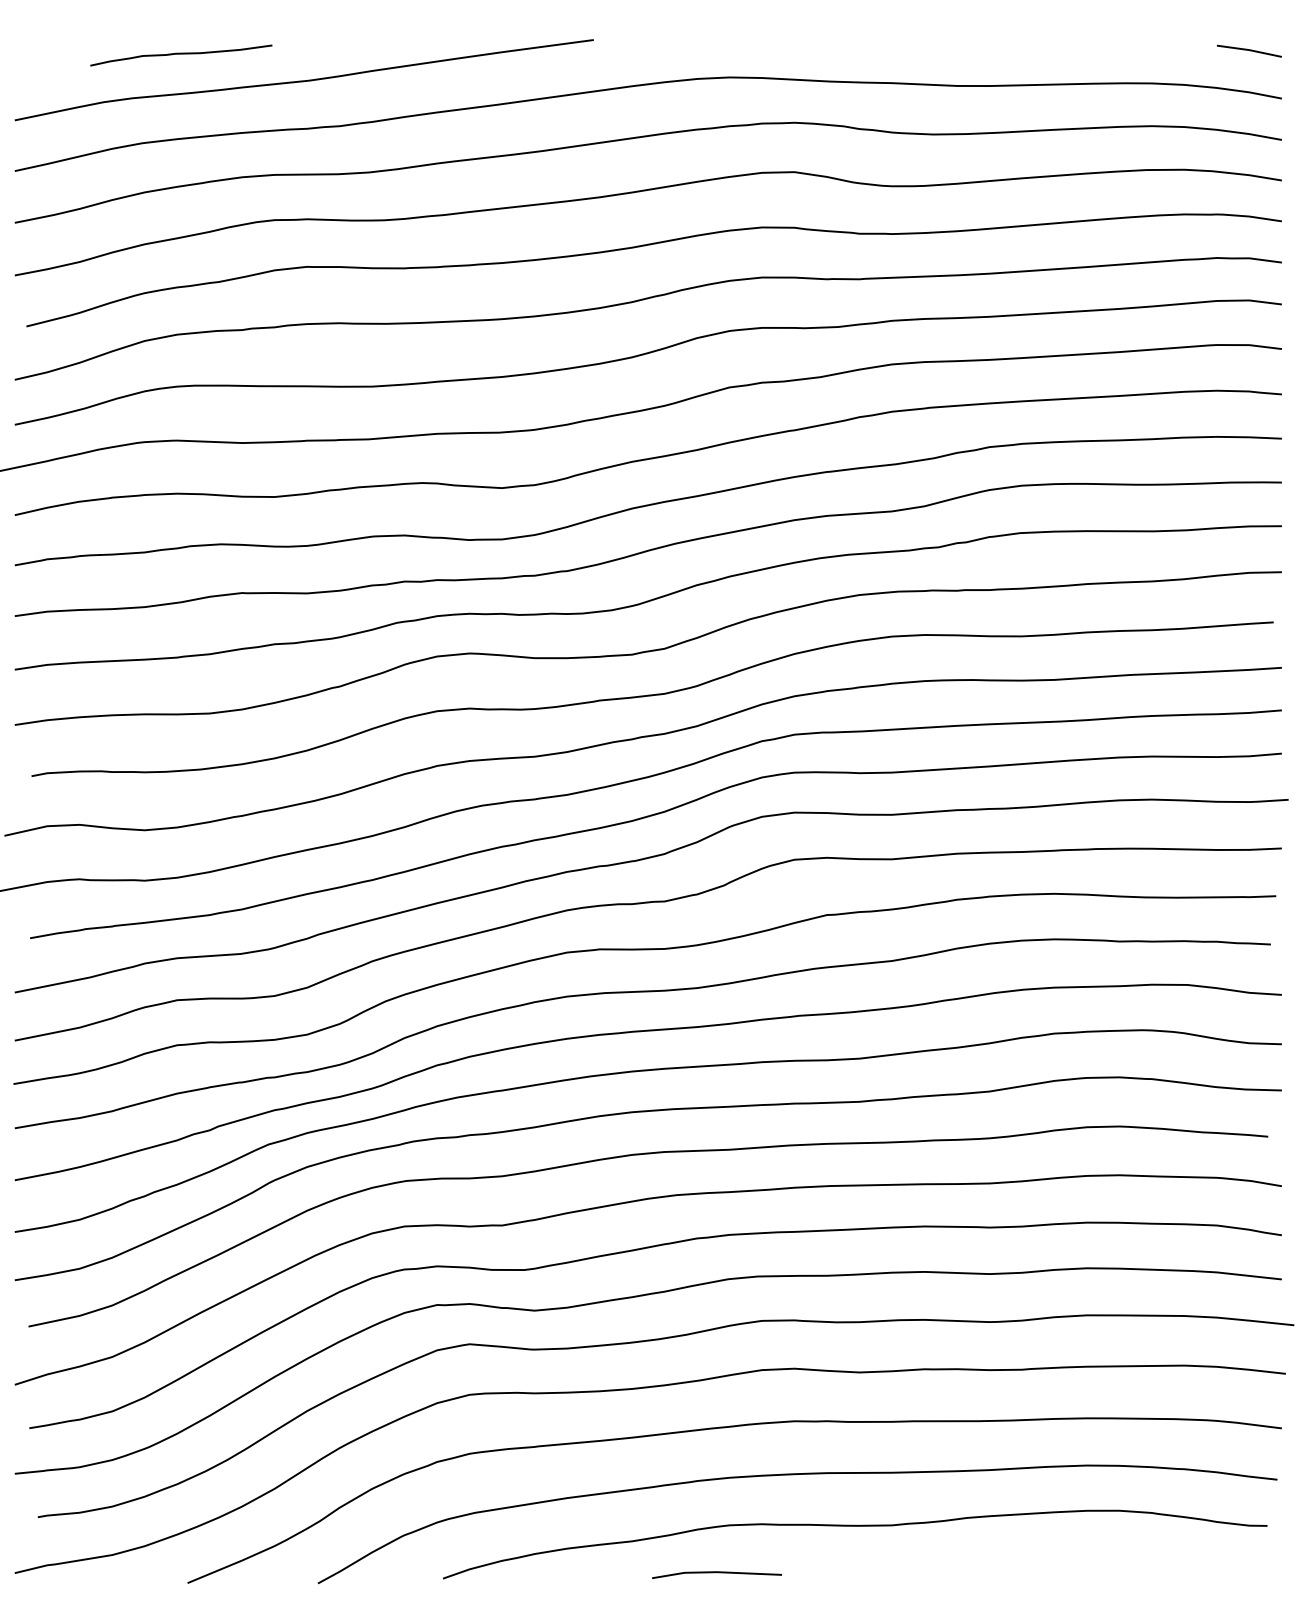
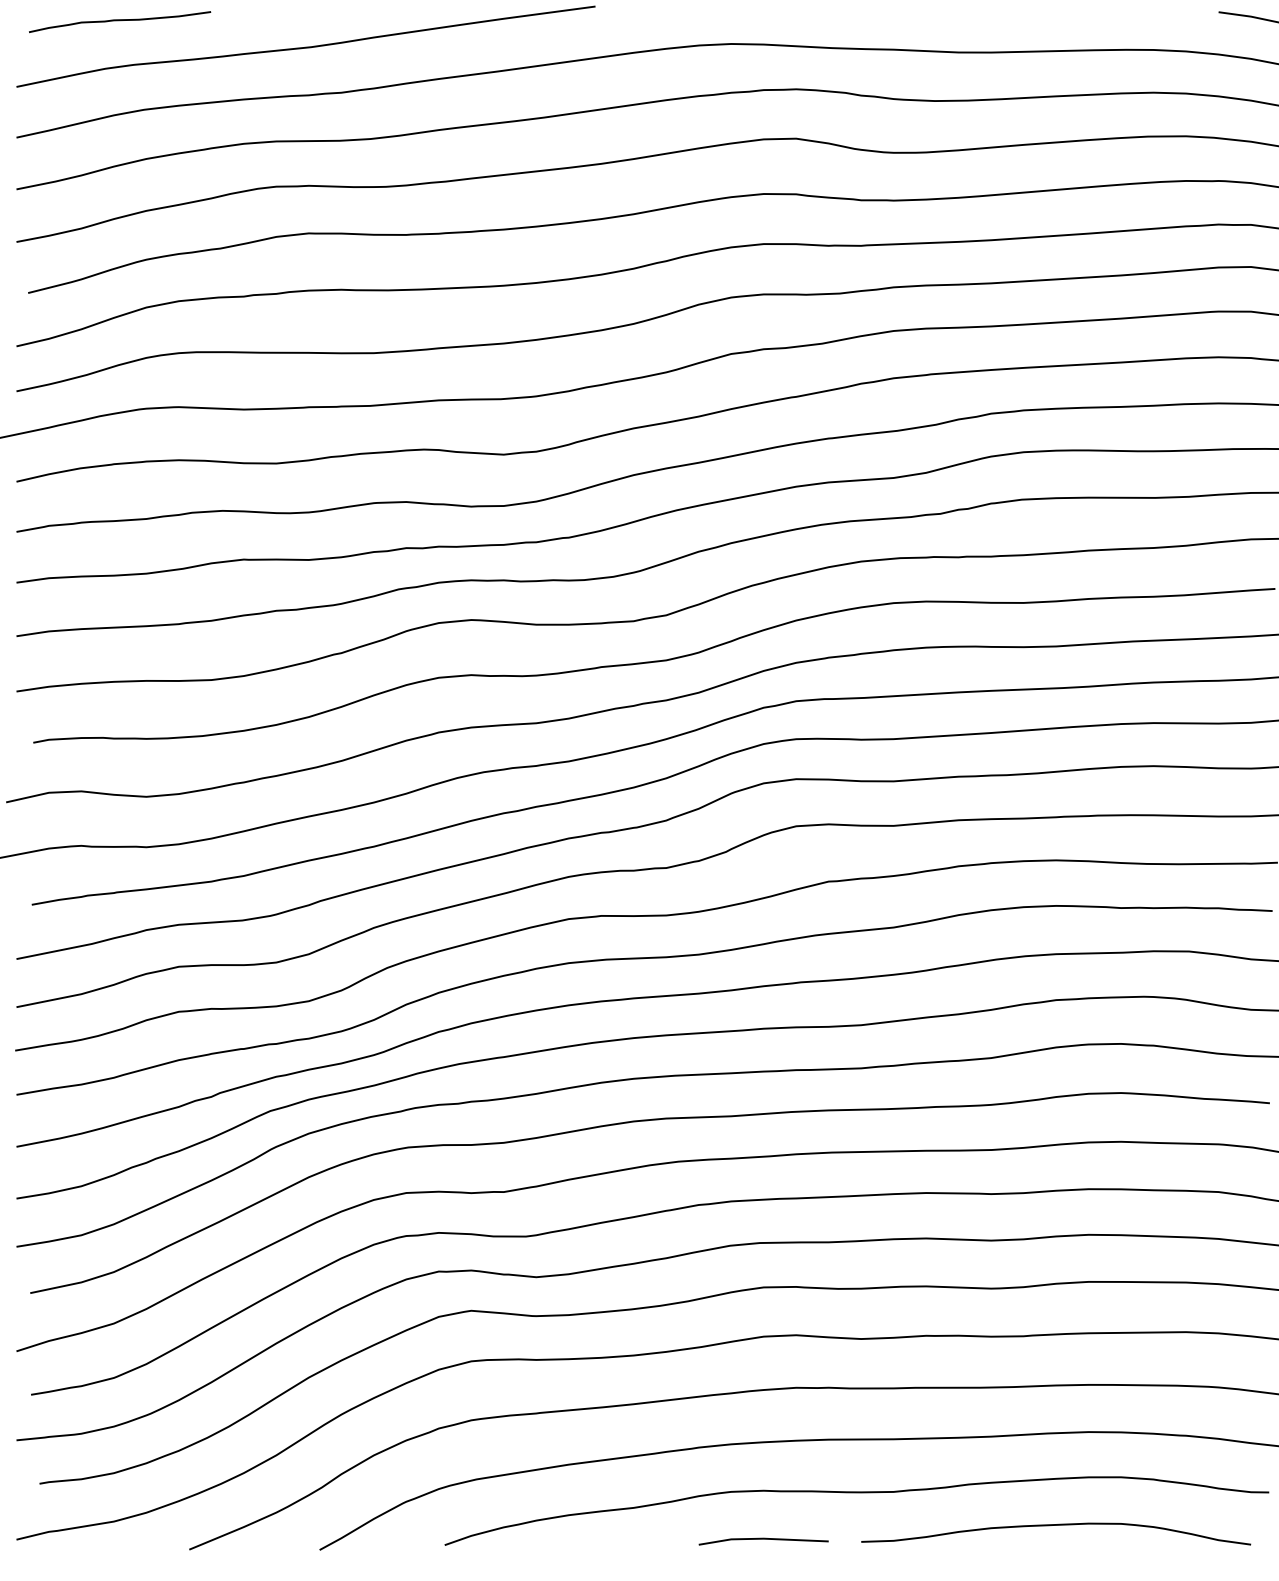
curve: (181, 54) -> (120, 21), moved
curve: (1054, 1559) -> (1056, 1526), added
line: (716, 1573) -> (763, 1540), moved

